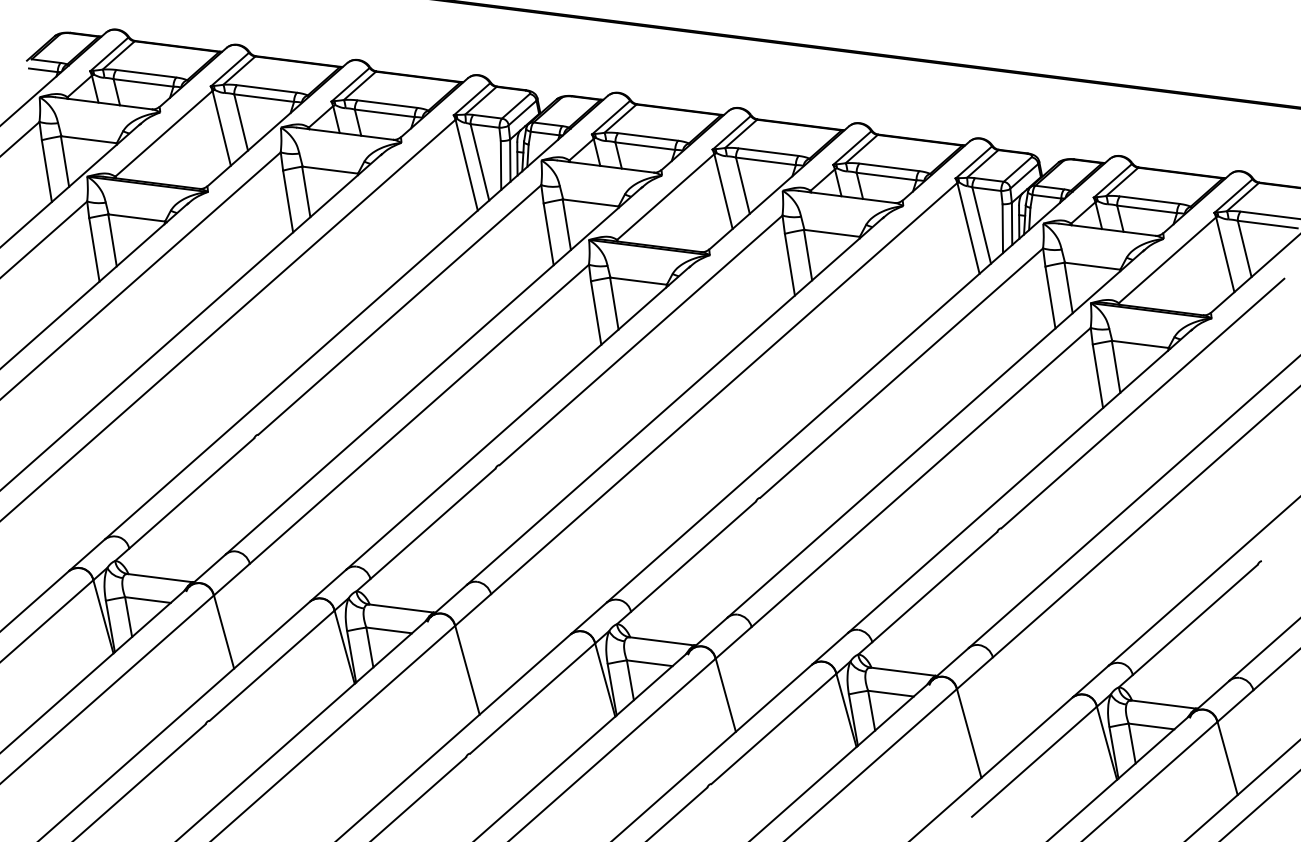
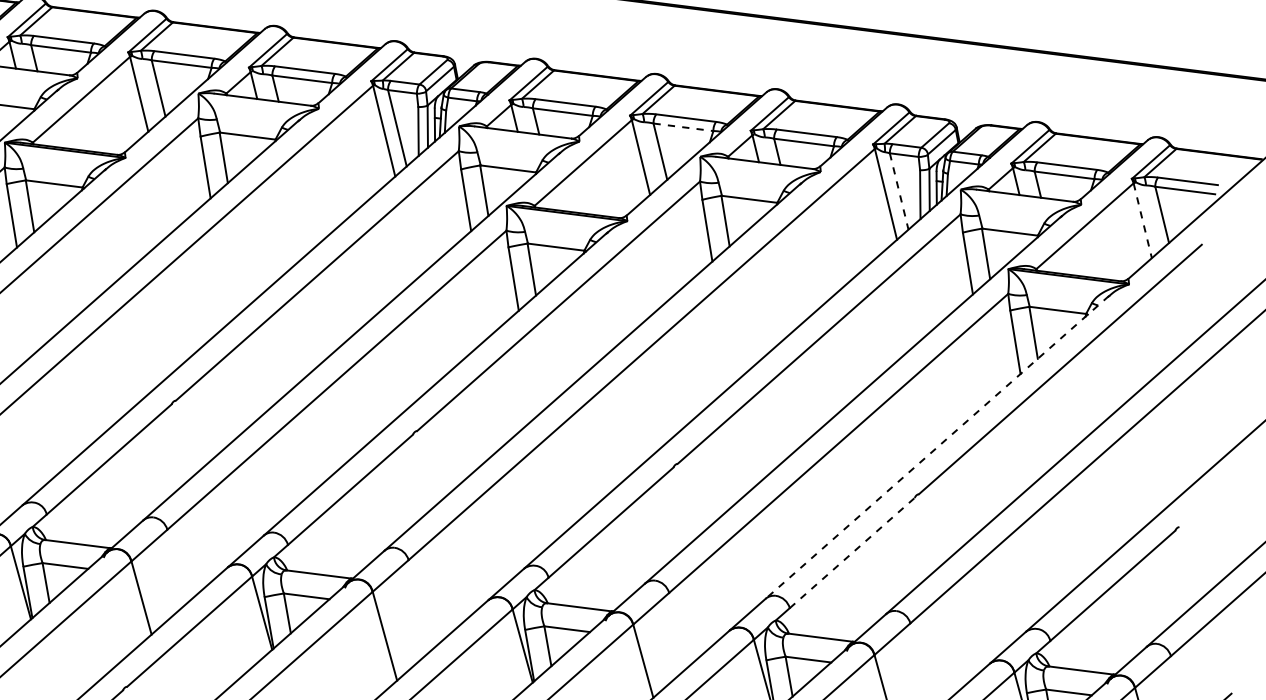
line: (766, 161) -> (684, 127), solid -> dashed
line: (981, 226) -> (899, 192), solid -> dashed
line: (1225, 254) -> (1143, 220), solid -> dashed
line: (1019, 481) -> (937, 447), solid -> dashed
line: (935, 586) -> (853, 552), solid -> dashed

